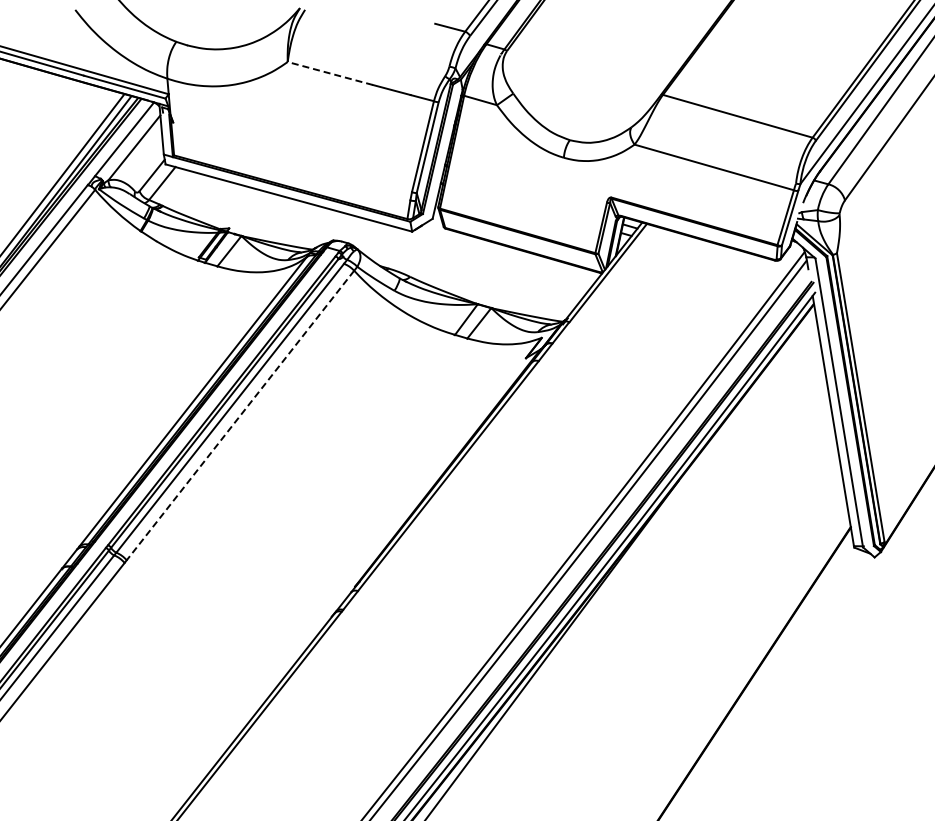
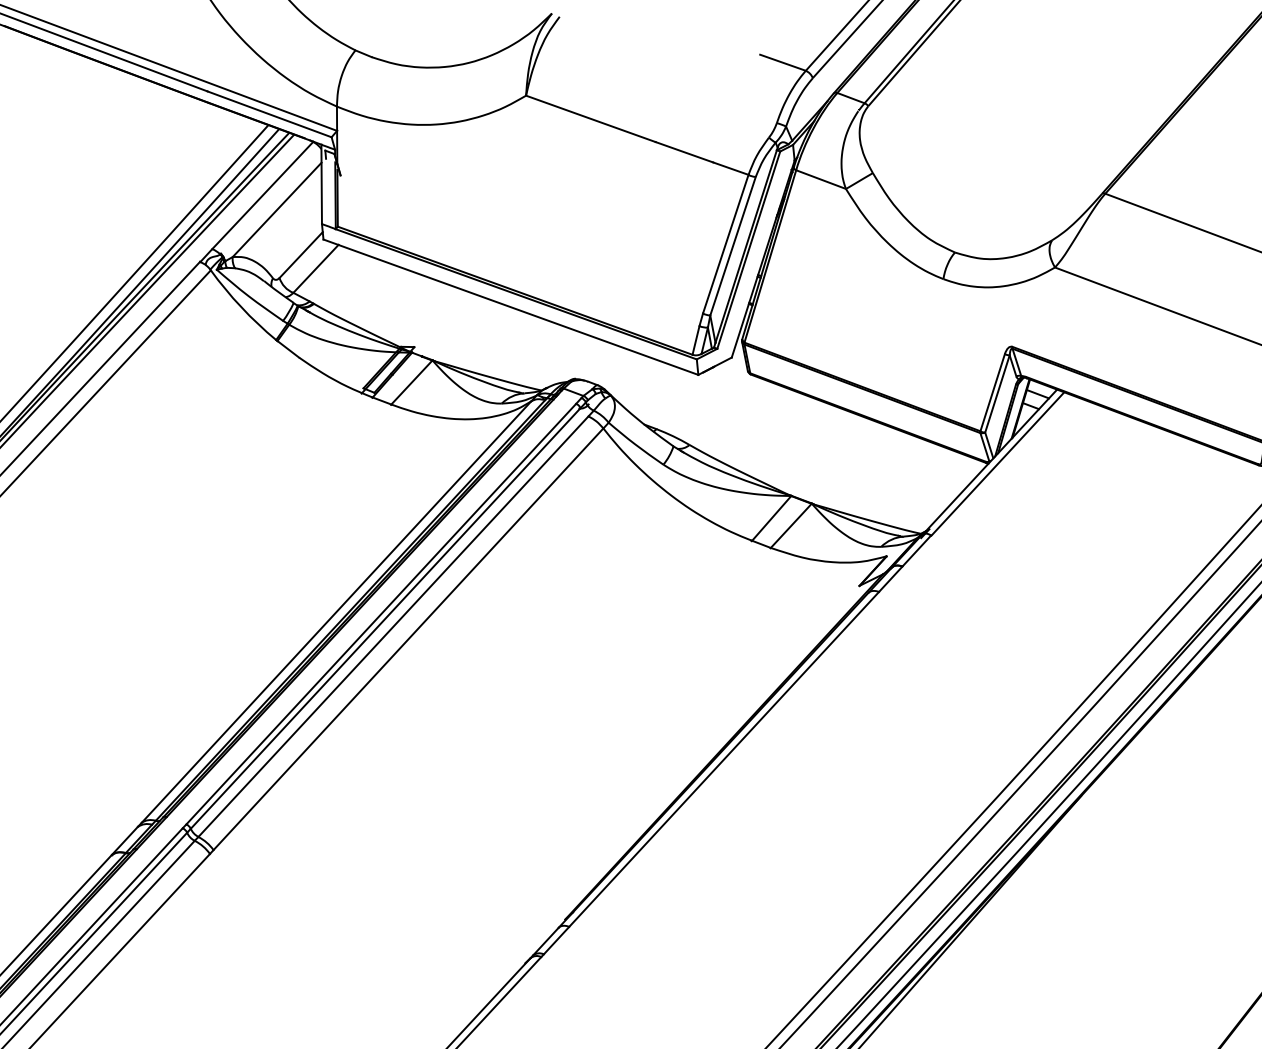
line: (329, 73) -> (589, 118), dashed -> solid
line: (240, 415) -> (408, 639), dashed -> solid

